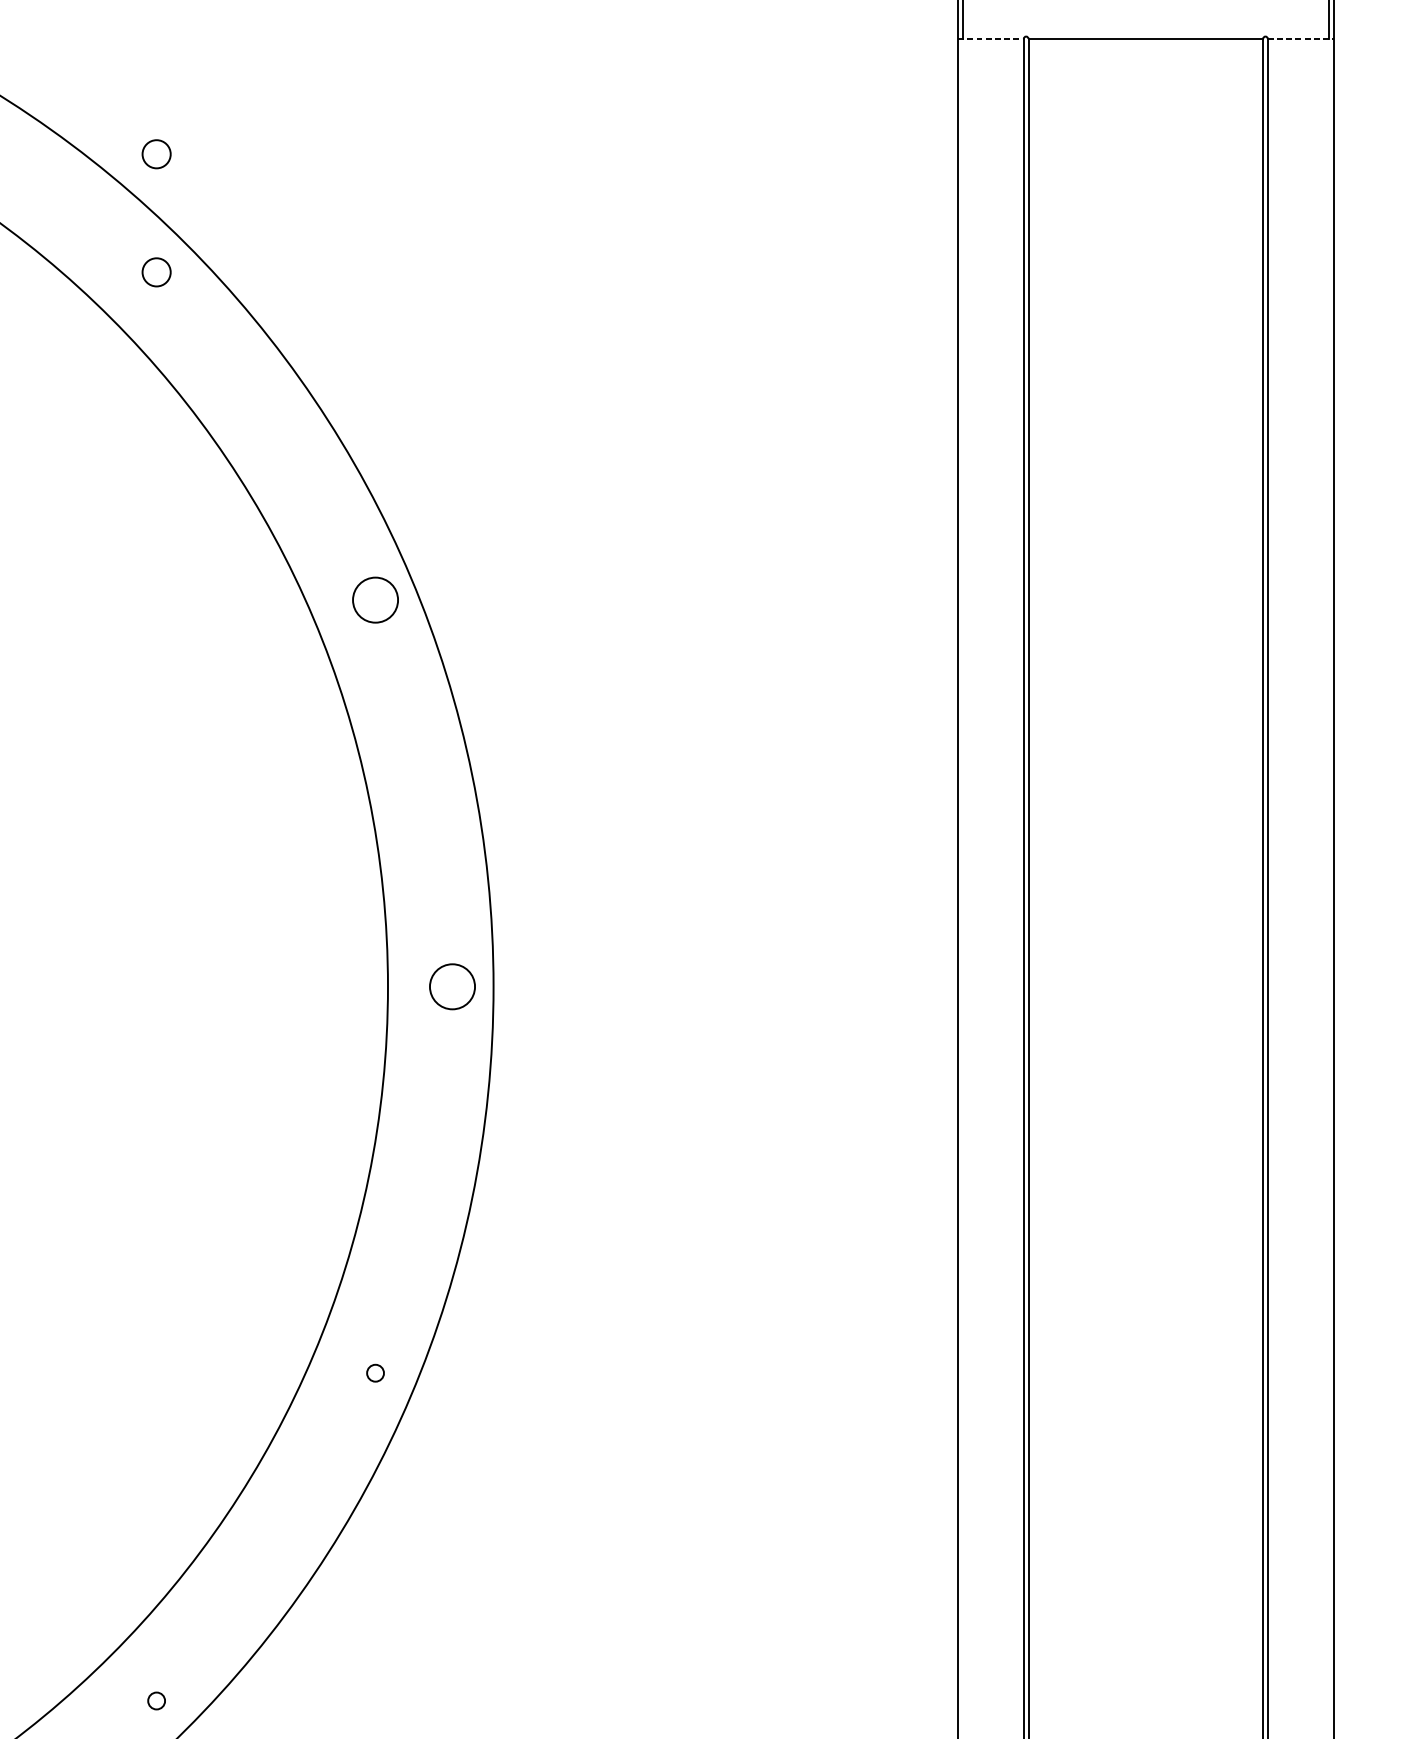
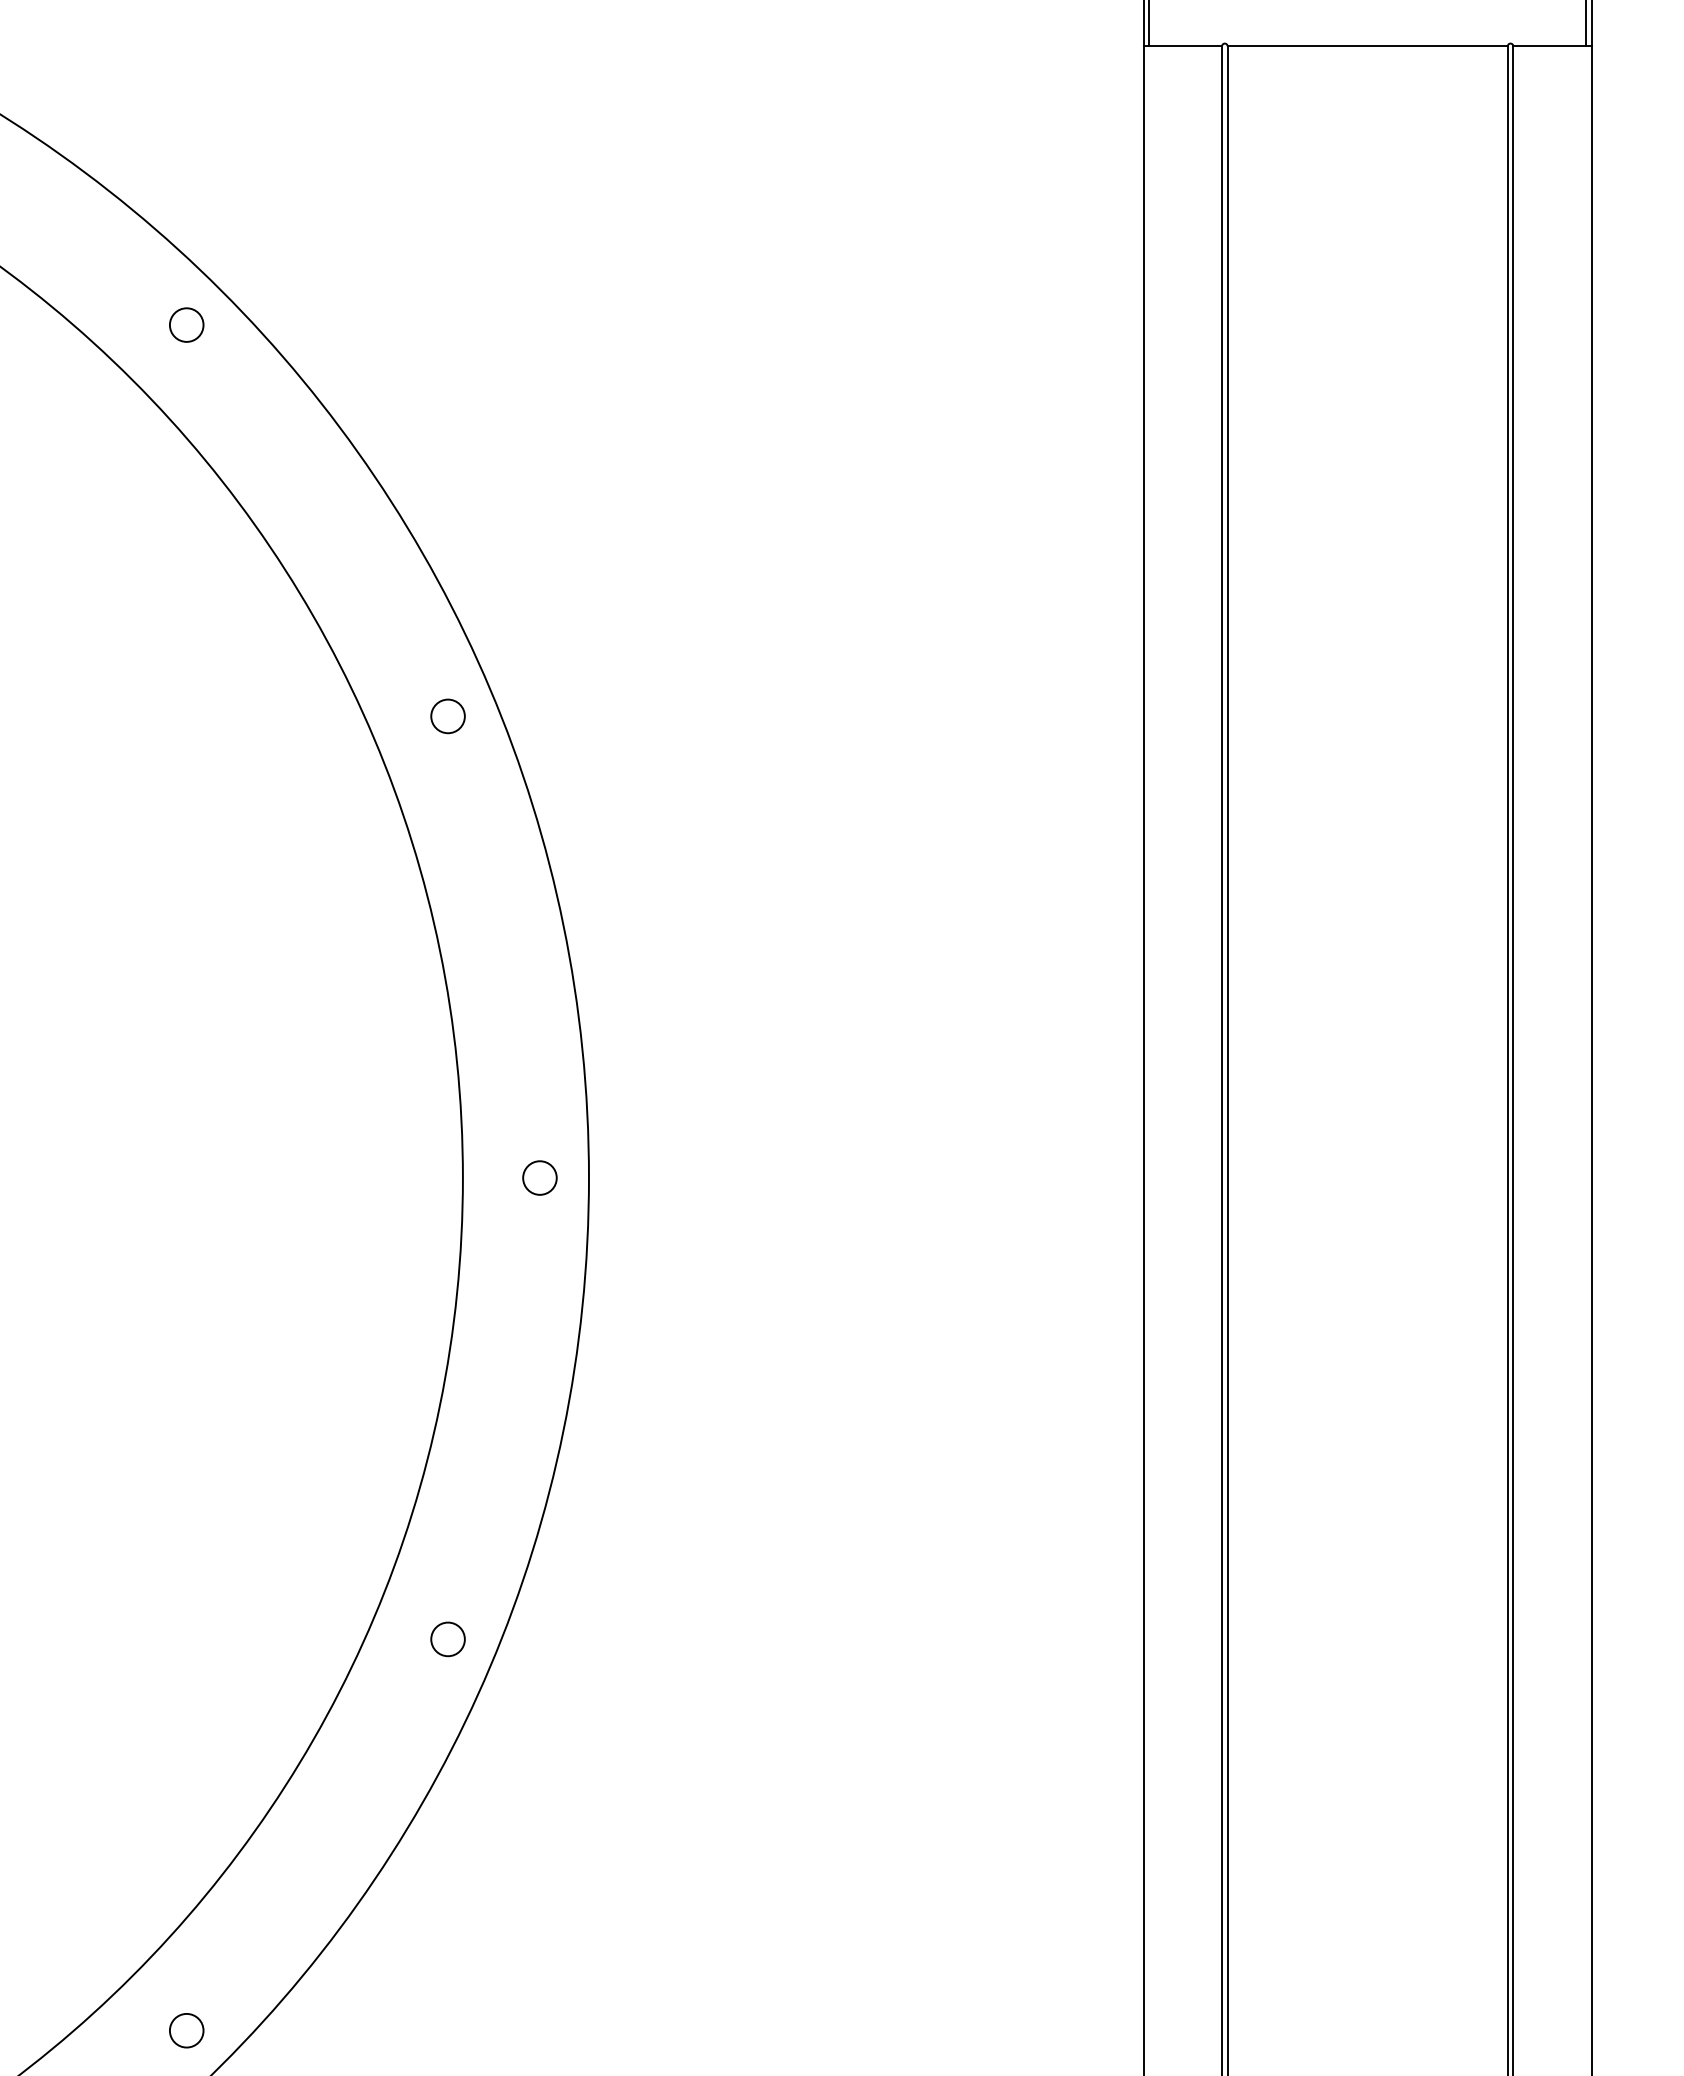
line: (991, 39) -> (1183, 46), dashed -> solid
line: (1301, 39) -> (1553, 46), dashed -> solid
circle: (156, 153) -> (186, 183), removed
circle: (375, 600) -> (447, 716), size x0.62
circle: (452, 986) -> (539, 1177), size x0.62
circle: (375, 1373) -> (447, 1639), size x1.67
circle: (156, 1700) -> (186, 2030), size x1.67

